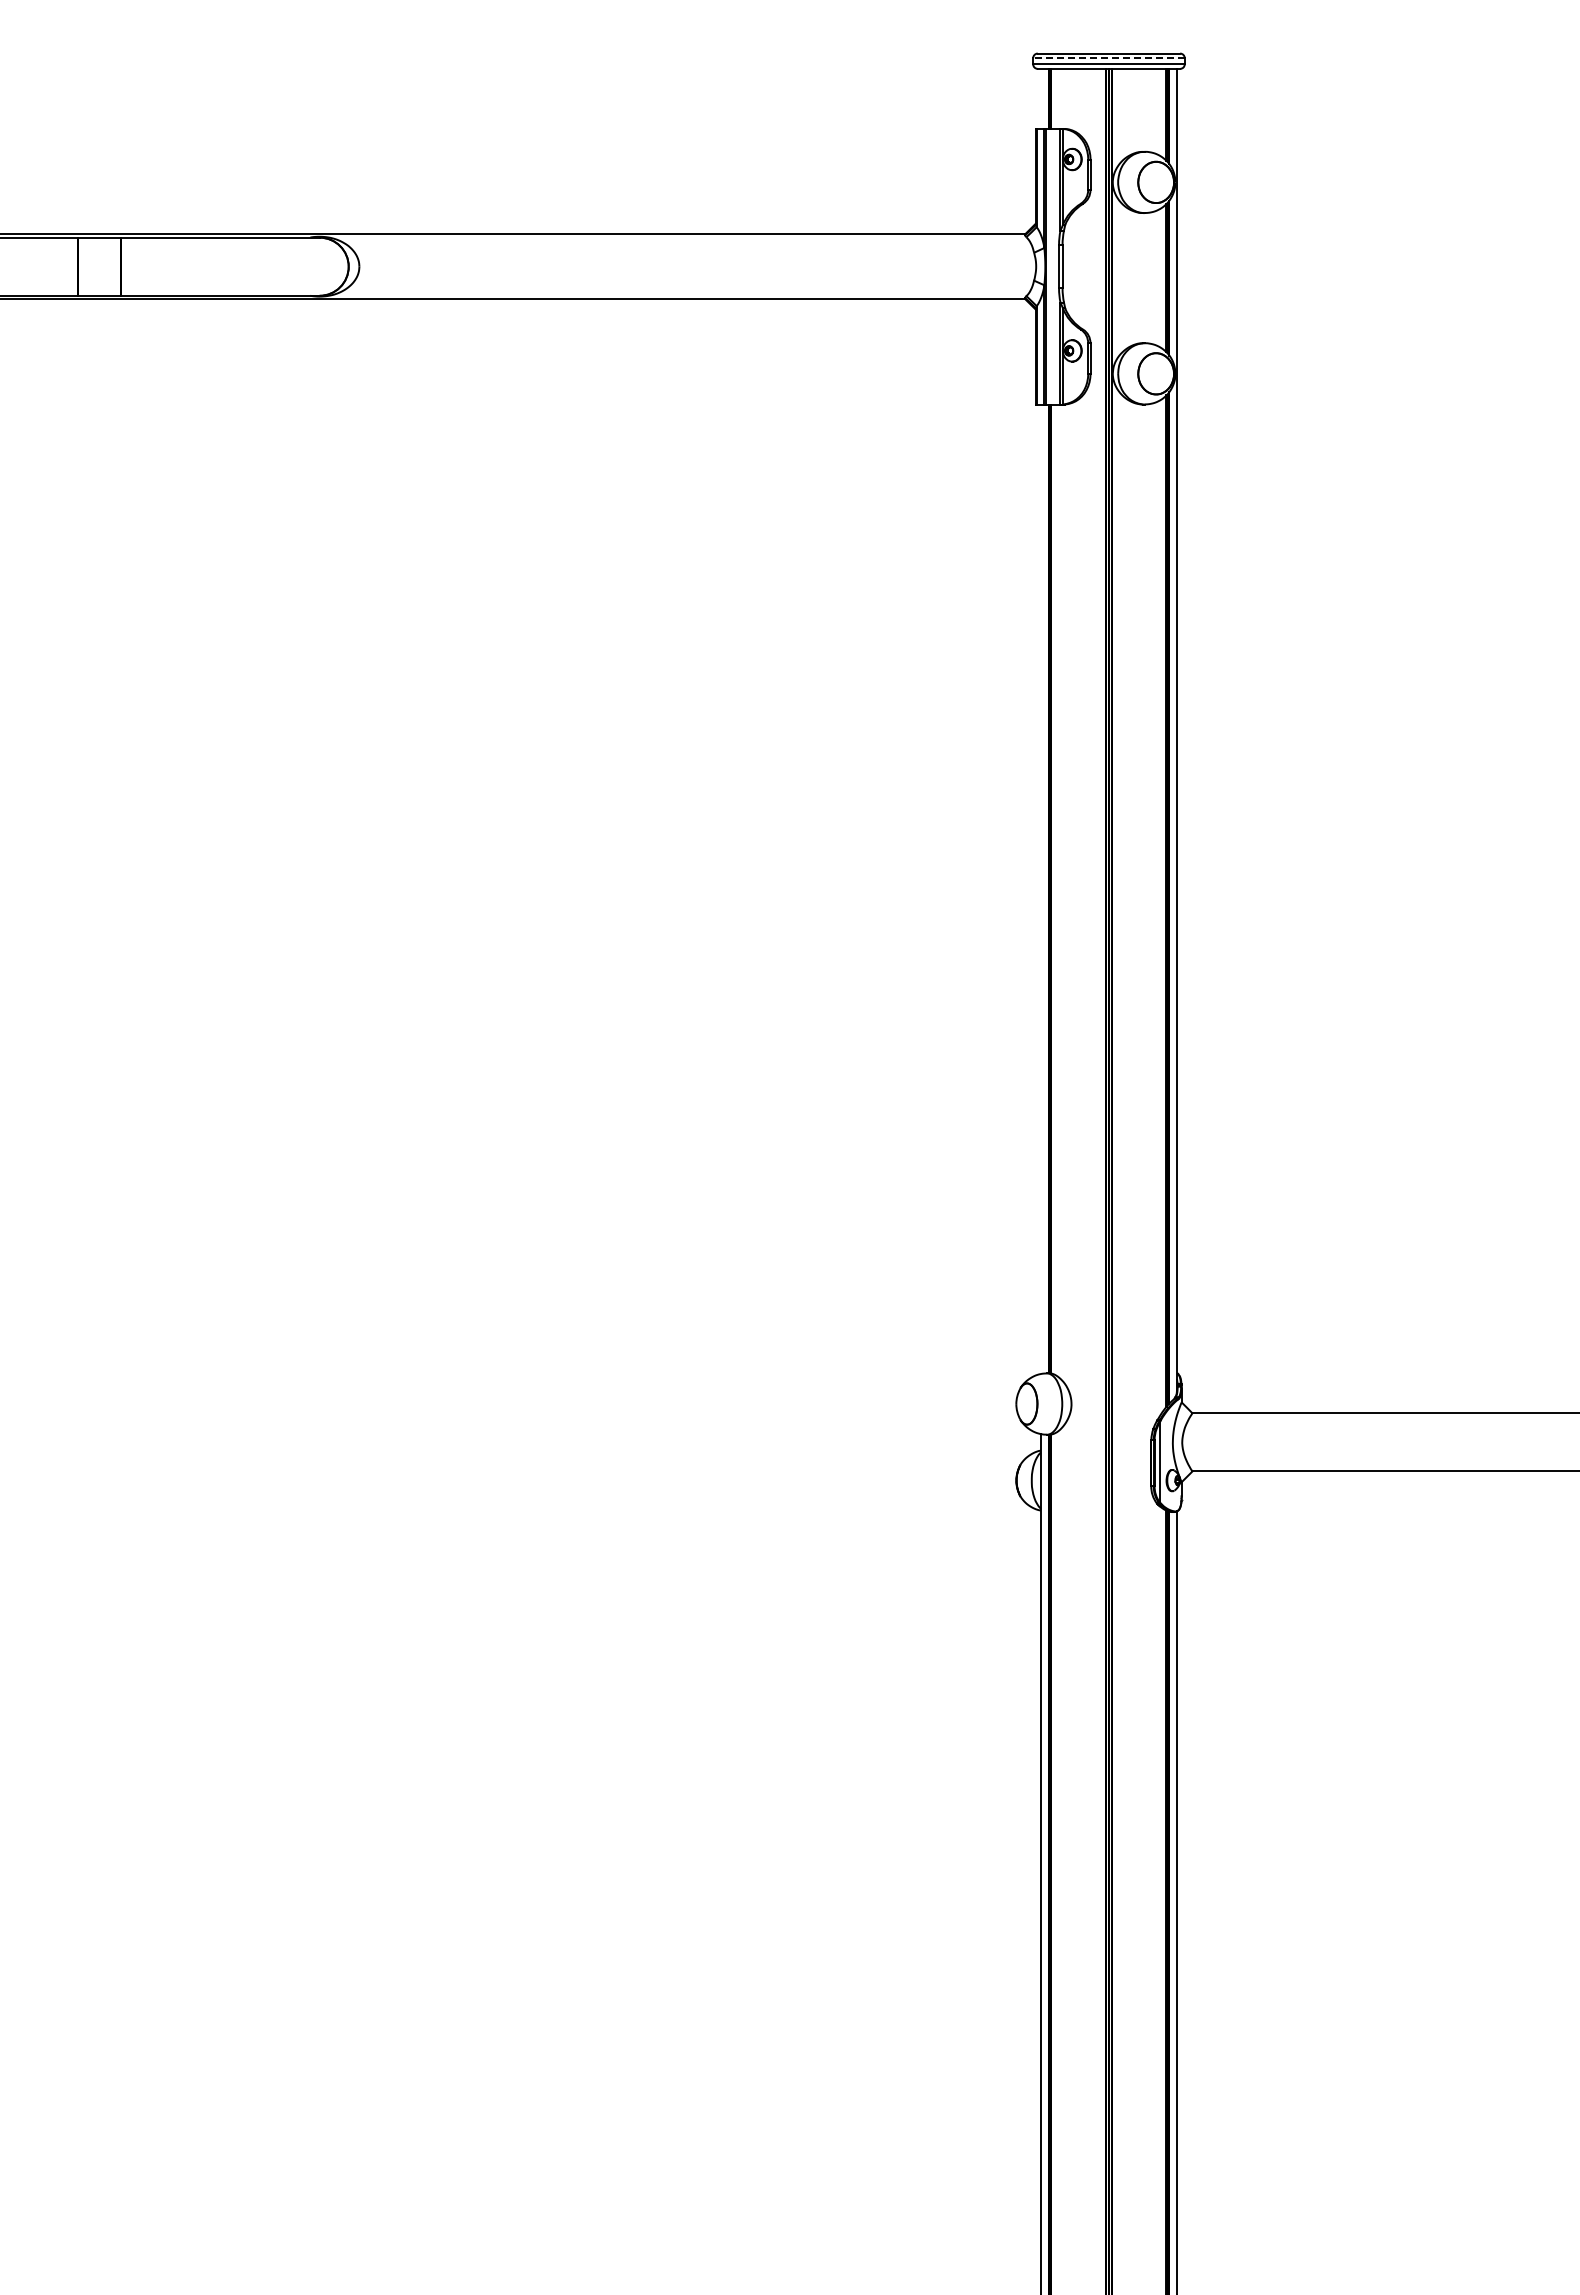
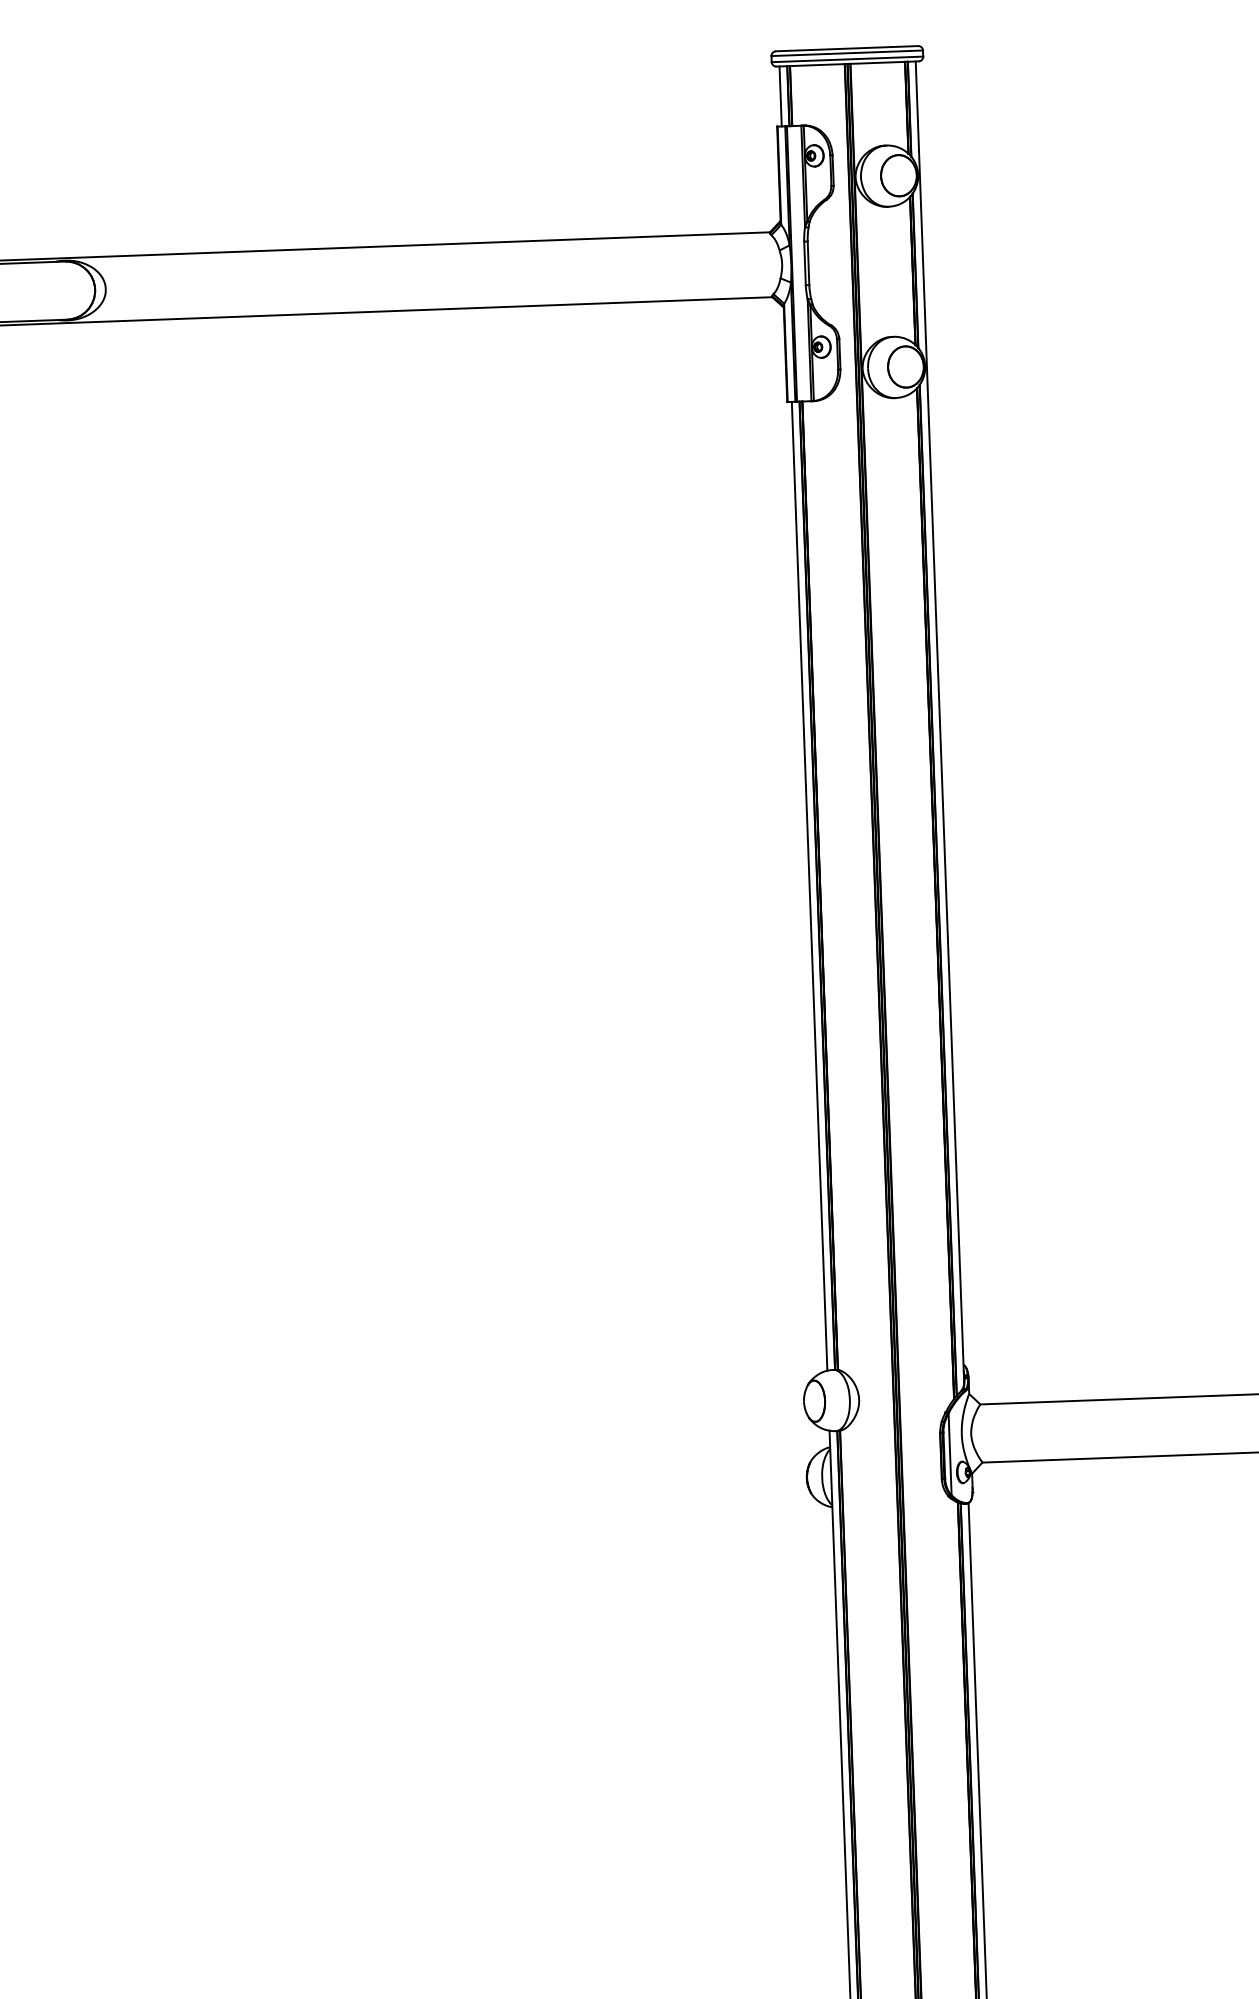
line: (1108, 58) -> (846, 53), dashed -> solid
line: (1040, 98) -> (780, 96), added
line: (1040, 889) -> (809, 886), added

